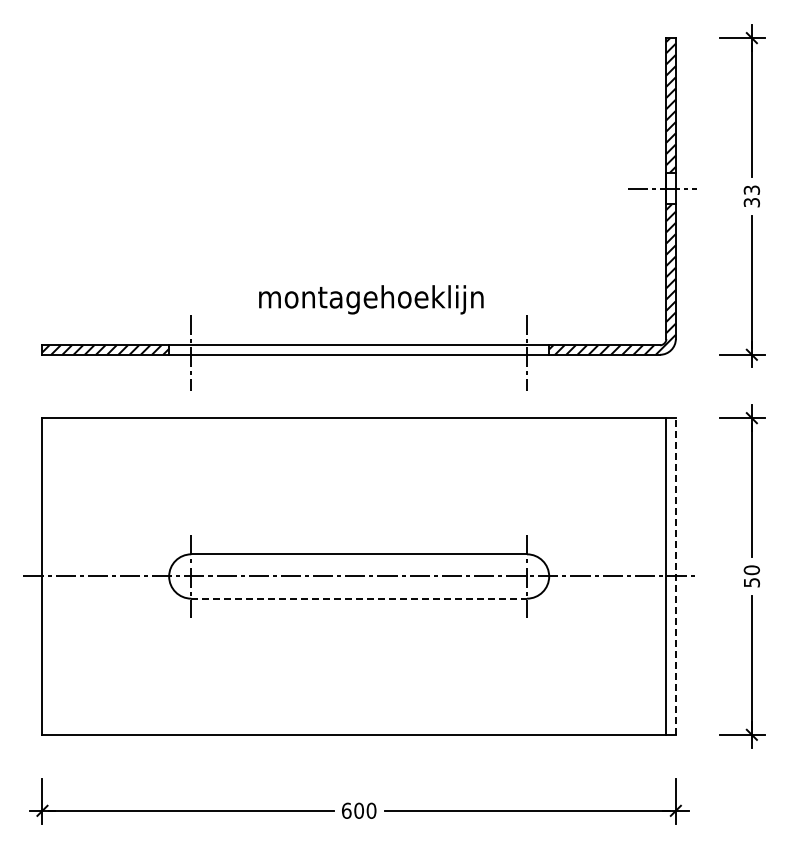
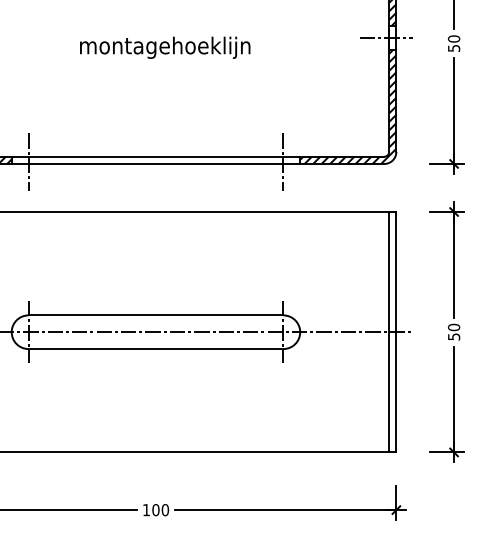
text: (751, 195) -> (453, 43), 33 -> 50
text: (371, 299) -> (165, 47), moved
line: (675, 576) -> (396, 332), dashed -> solid
line: (359, 598) -> (156, 348), dashed -> solid
text: (346, 810) -> (146, 509), 600 -> 100

